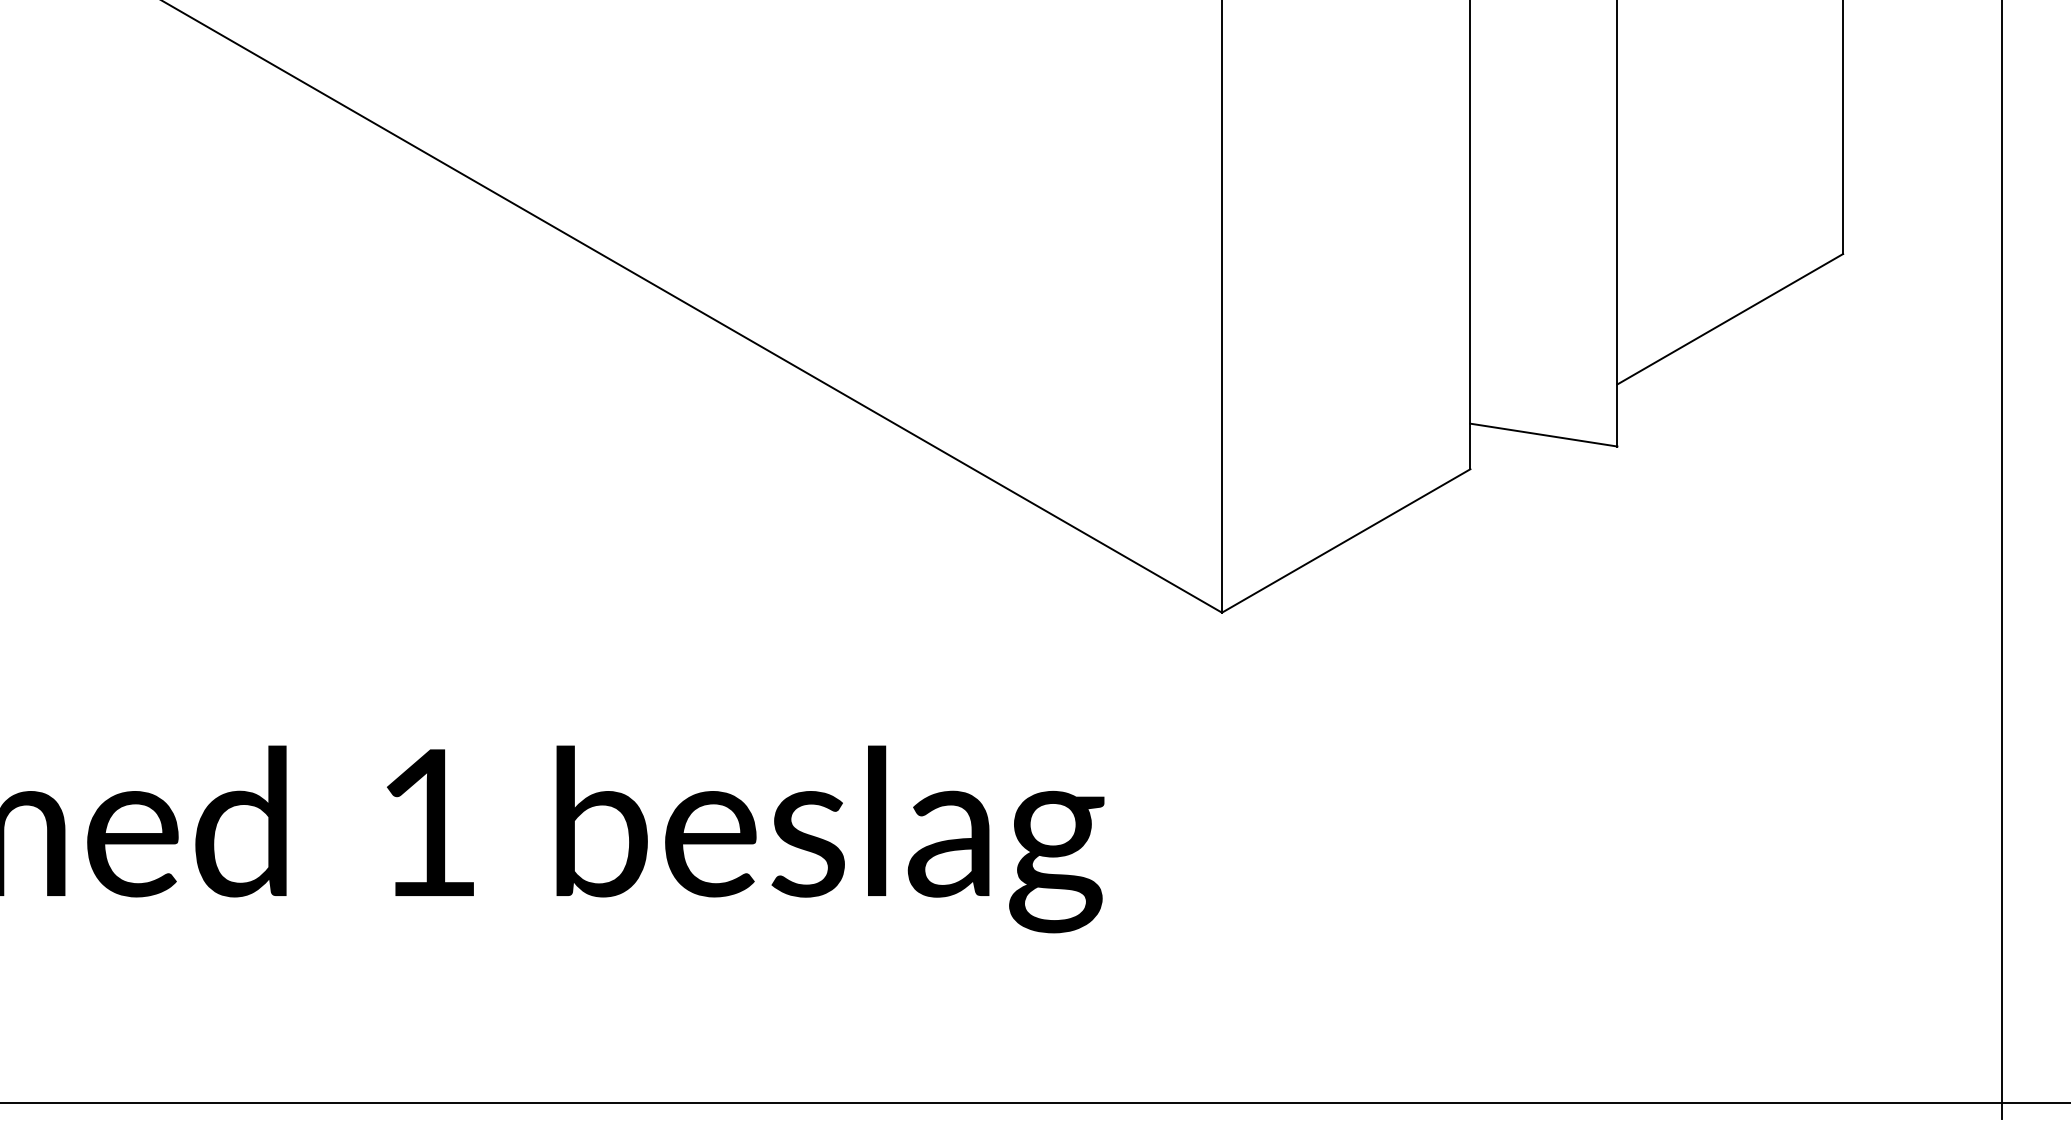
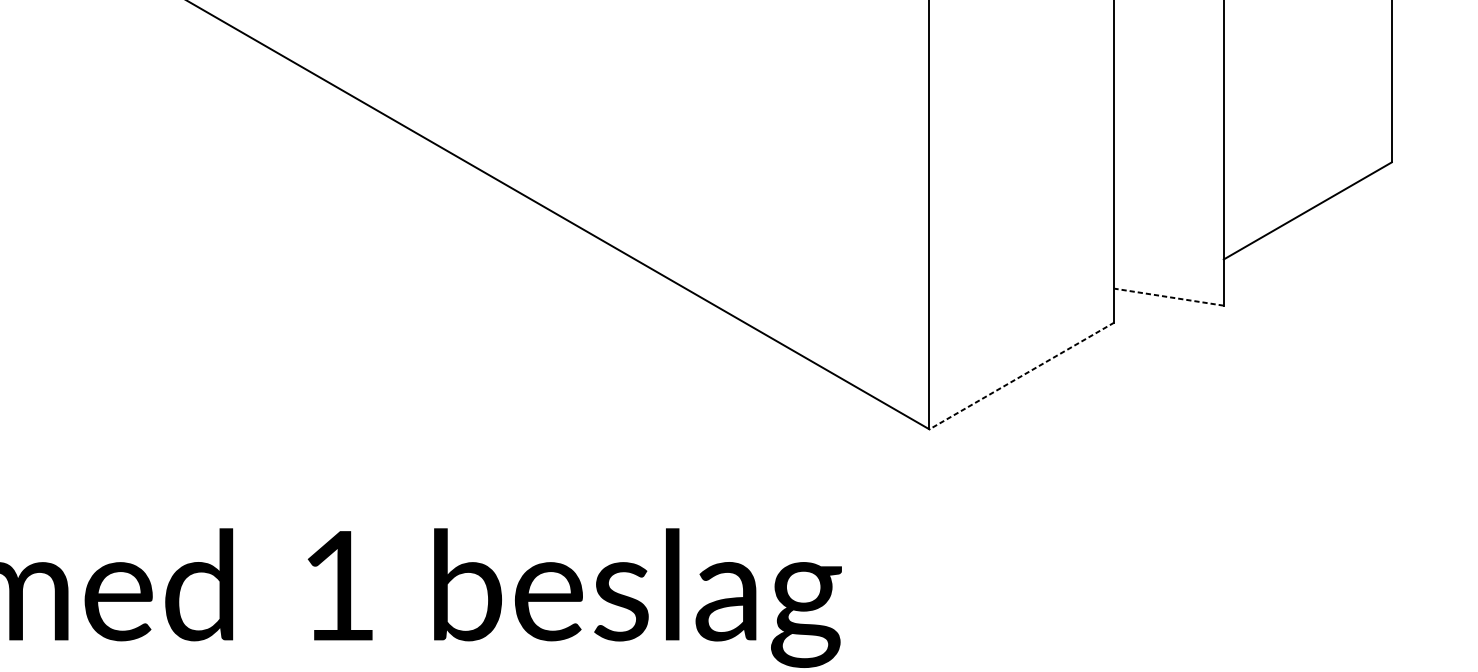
line: (1543, 435) -> (1168, 297), solid -> dashed
line: (1345, 541) -> (1021, 376), solid -> dashed

